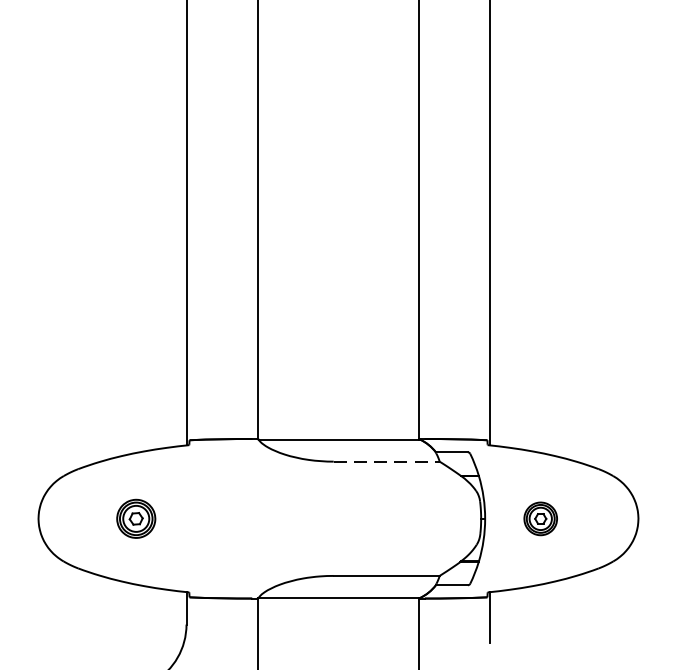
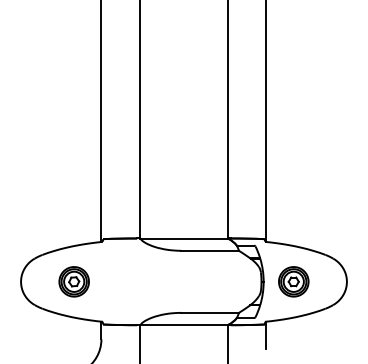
line: (387, 461) -> (210, 250), dashed -> solid
part: (135, 518) -> (73, 281), size x1.43
part: (540, 518) -> (293, 281), size x1.67

